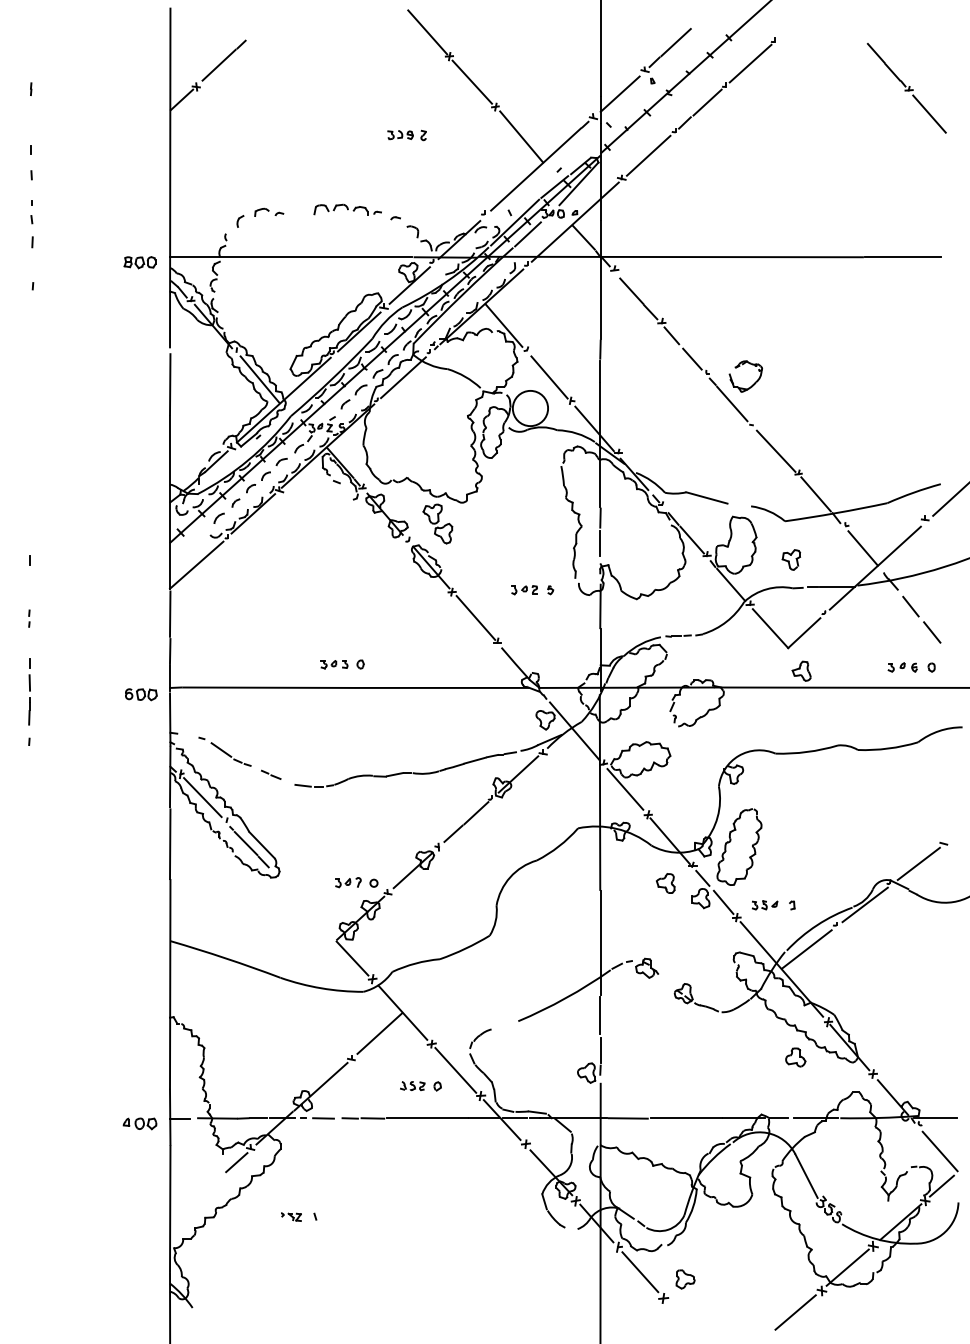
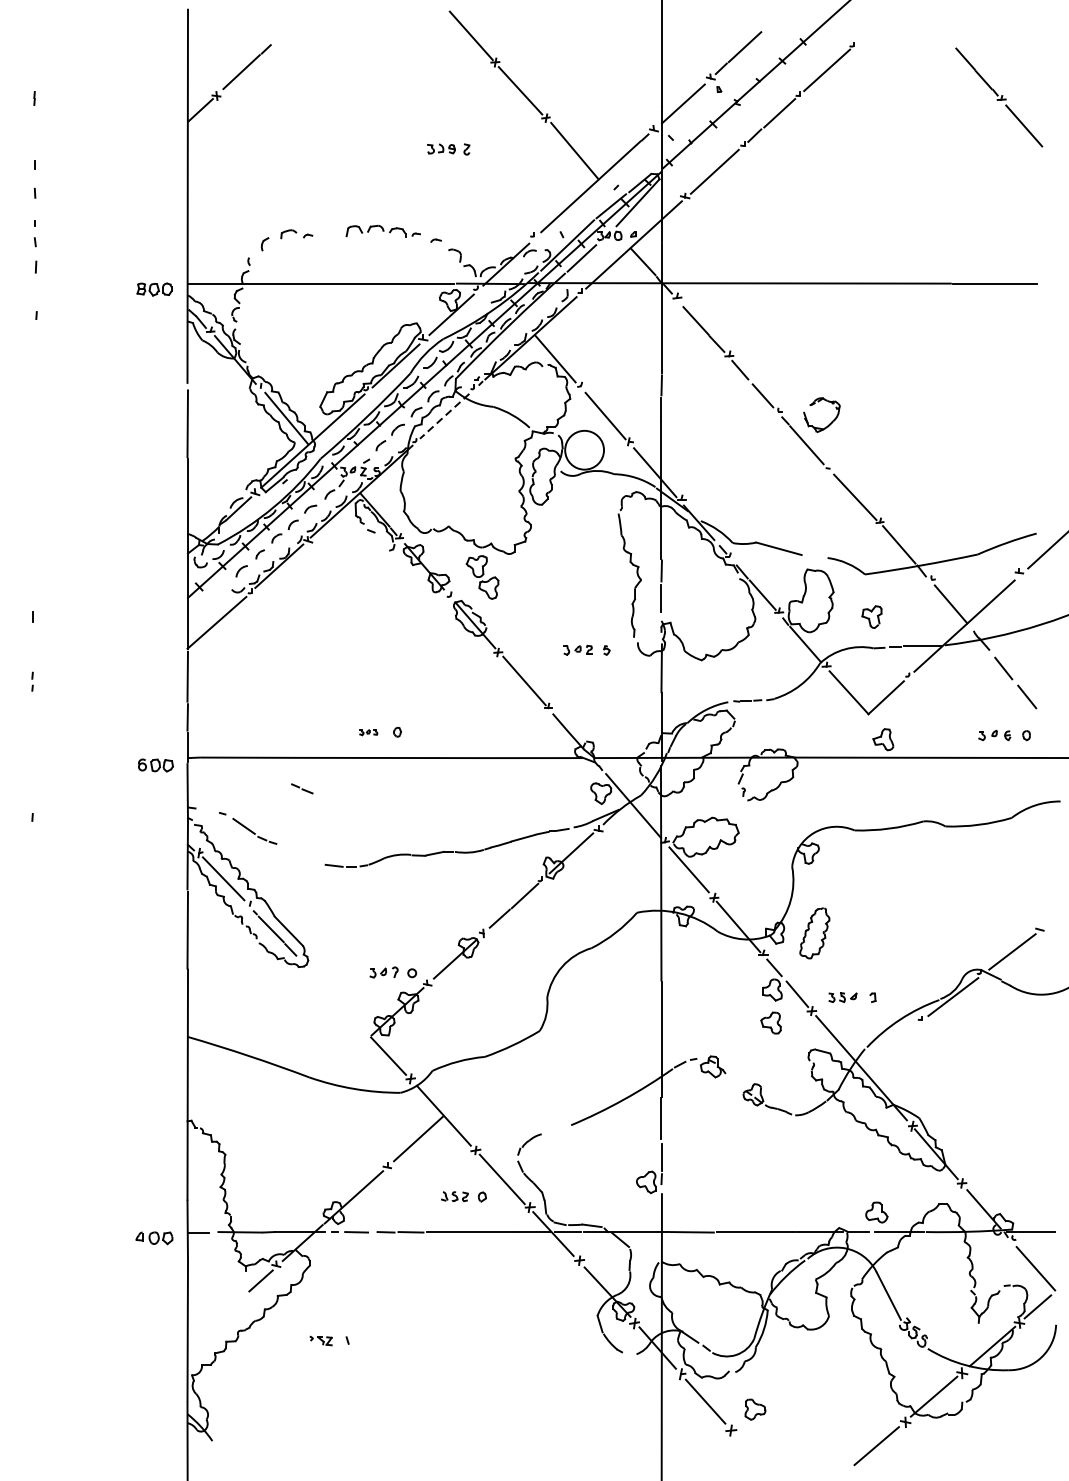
line: (403, 378) -> (444, 417), solid -> dashed
part: (334, 664) -> (368, 732), size x0.6
line: (29, 691) -> (32, 761), removed
line: (271, 774) -> (302, 788), moved
part: (739, 846) -> (814, 932), size x0.6
part: (665, 883) -> (770, 1023), moved
line: (806, 949) -> (888, 1046), removed
part: (795, 1057) -> (876, 1212), moved

